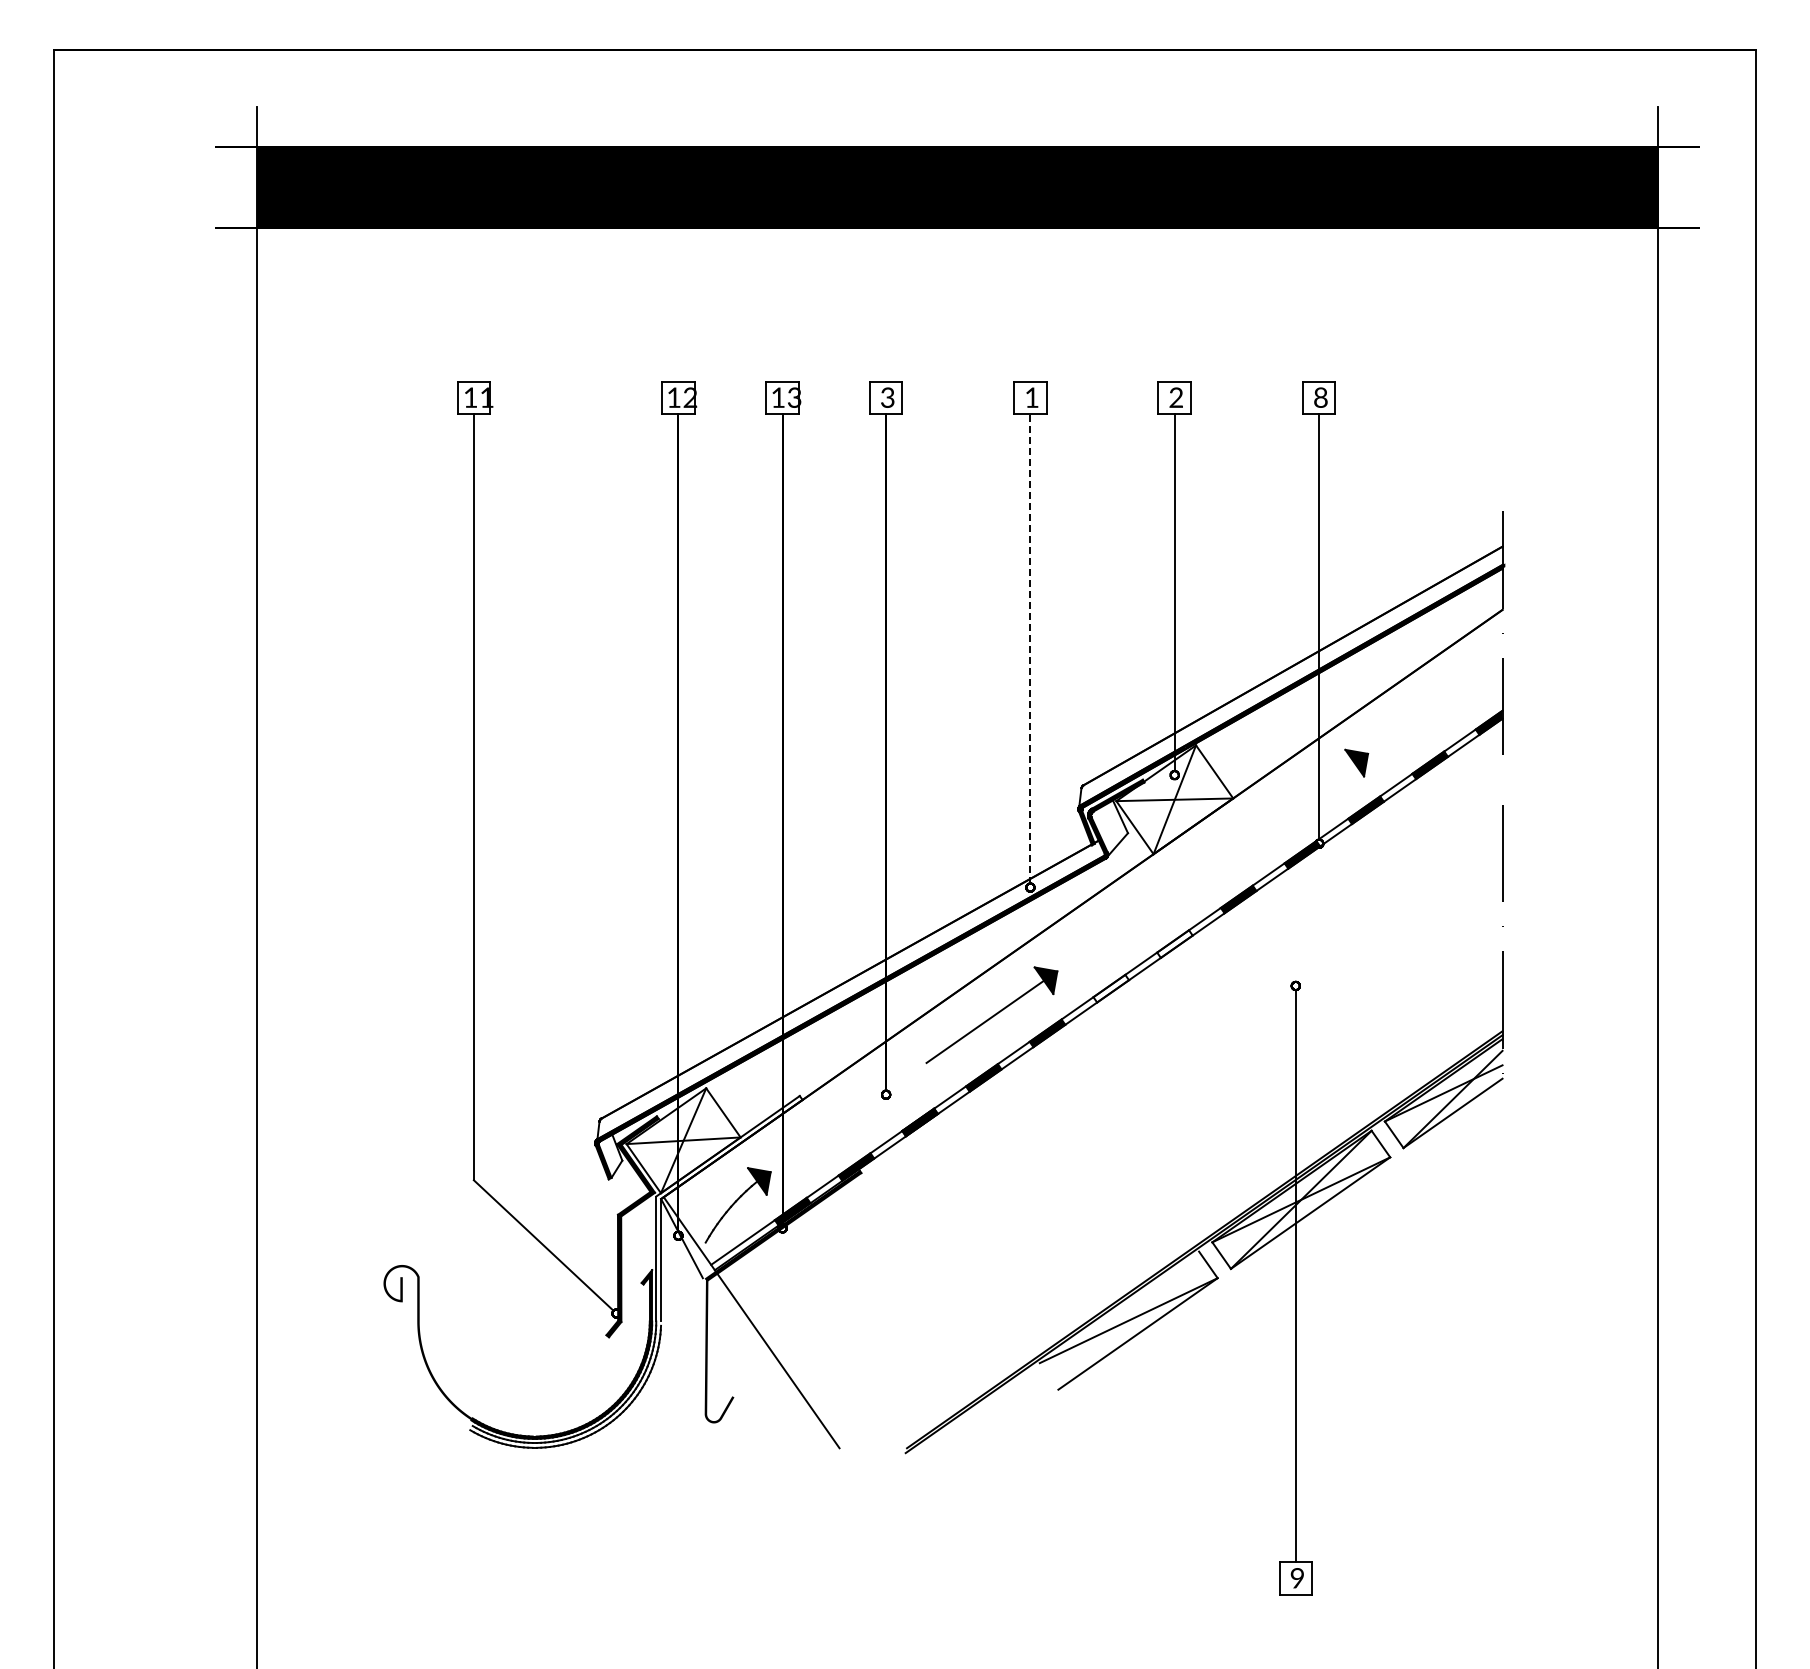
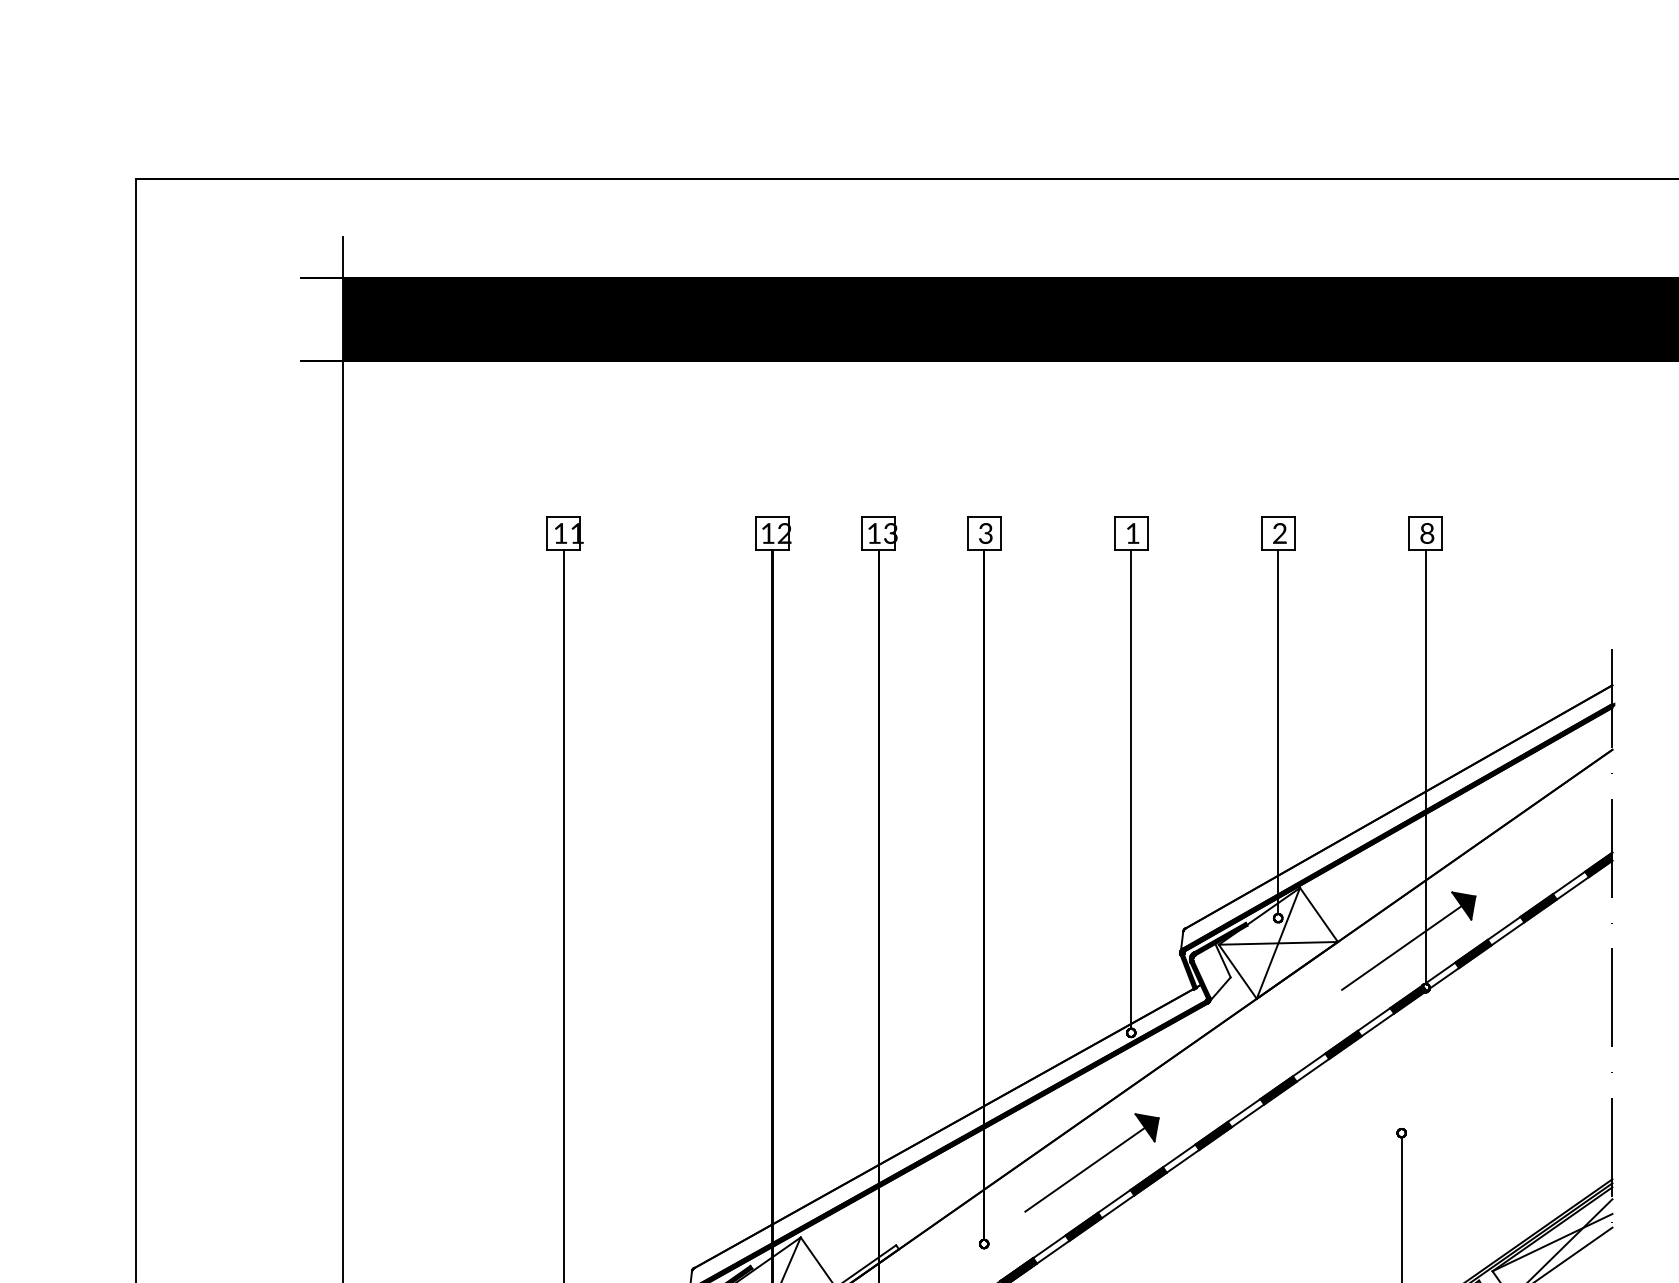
line: (1030, 648) -> (1131, 789), dashed -> solid
line: (1295, 804) -> (1401, 948), added
fill: (1174, 943) -> (1278, 1089), added
fill: (1110, 988) -> (1212, 1135), added

